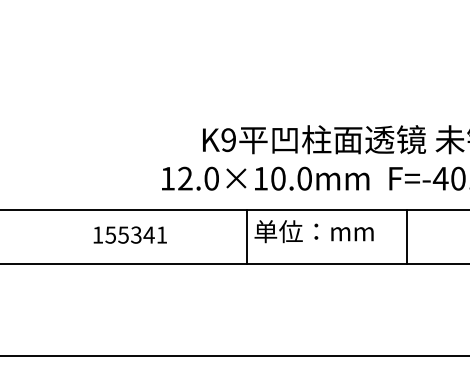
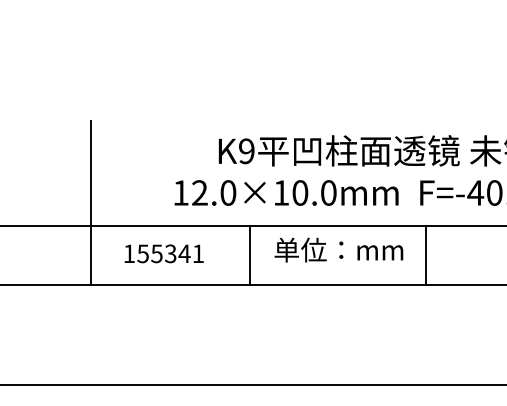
line: (84, 187) -> (91, 202), added
text: (129, 234) -> (163, 253), moved
line: (246, 236) -> (249, 255), moved
line: (407, 236) -> (426, 255), moved

